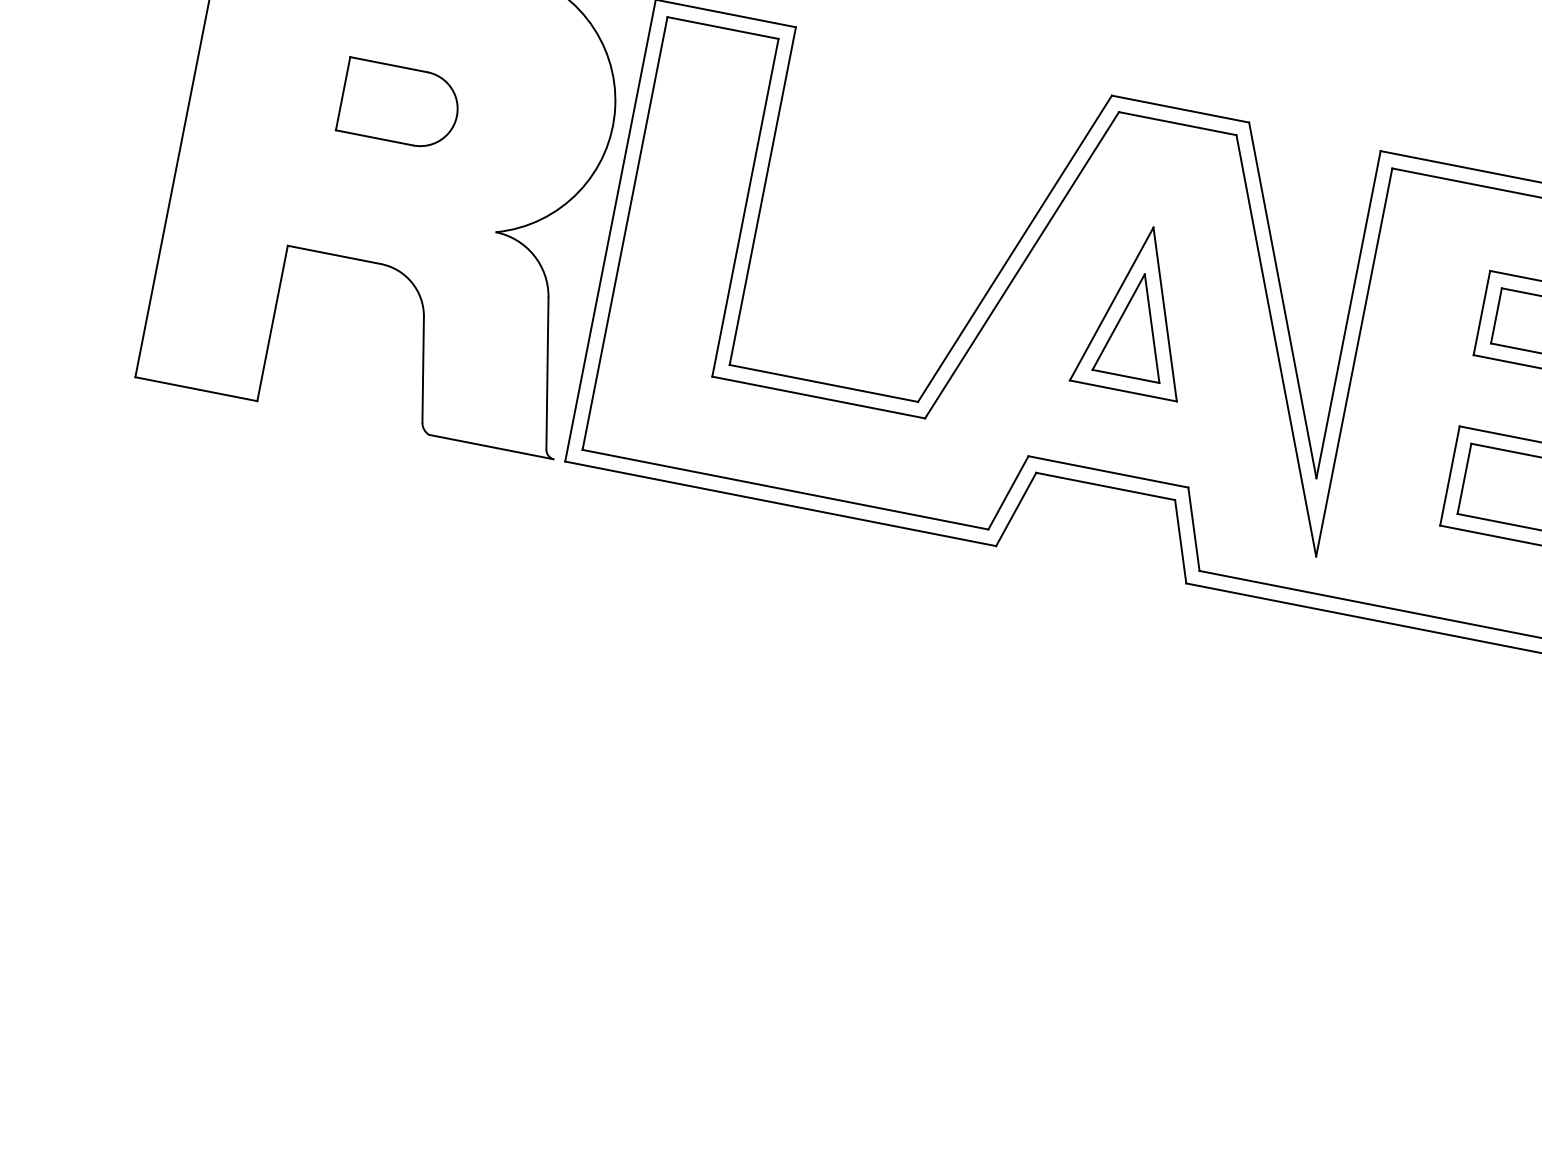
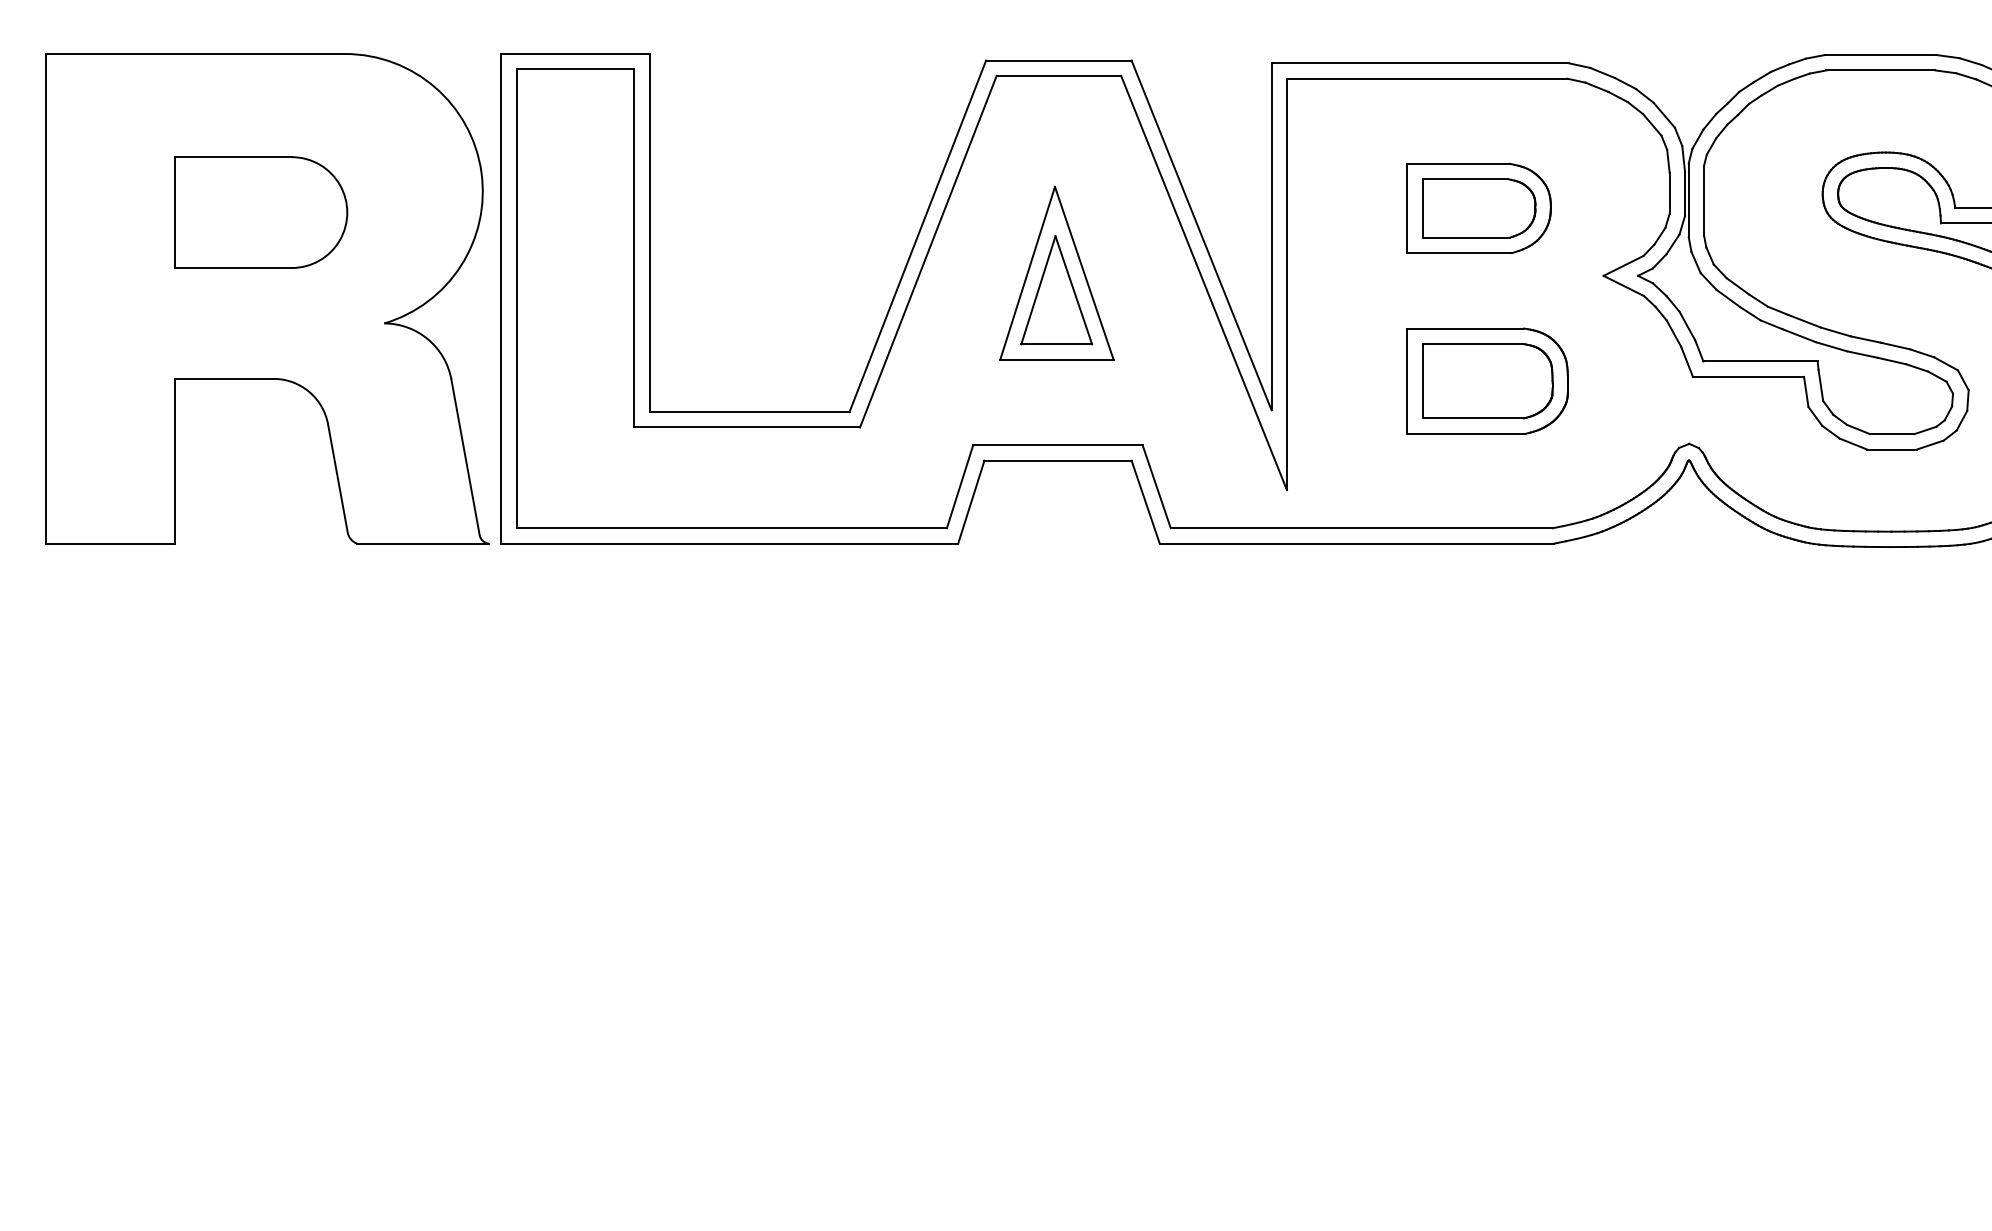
part: (400, 104) -> (261, 212), size x1.43

